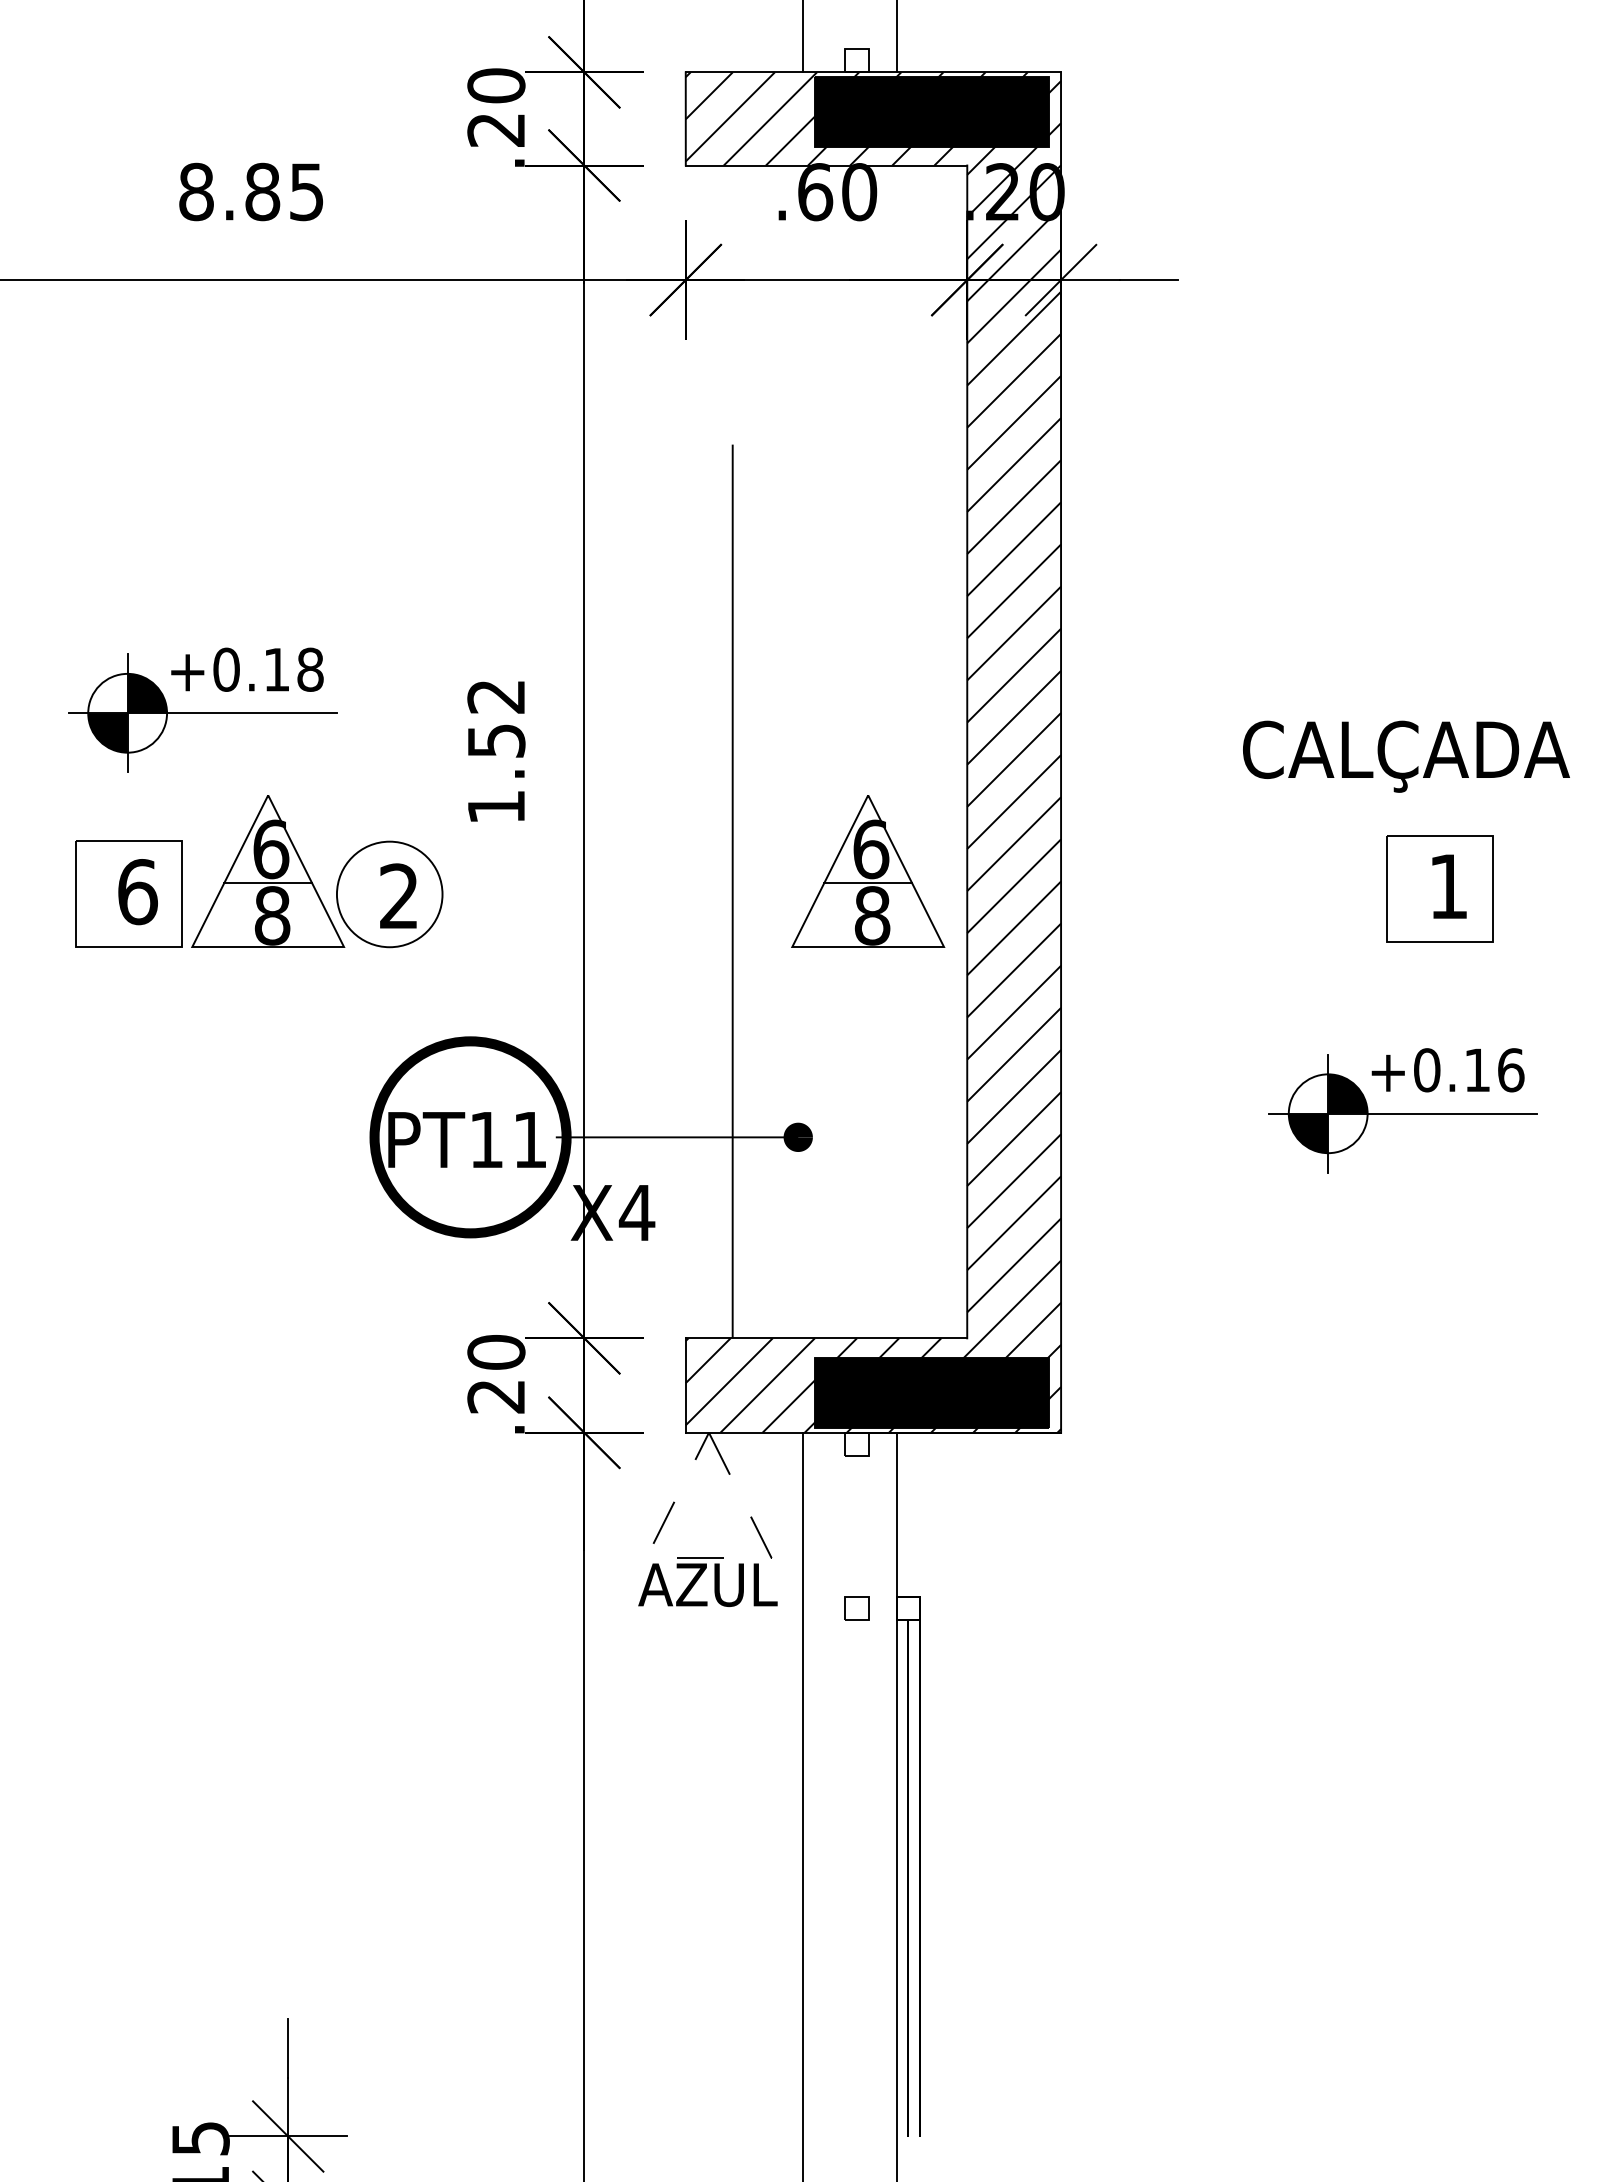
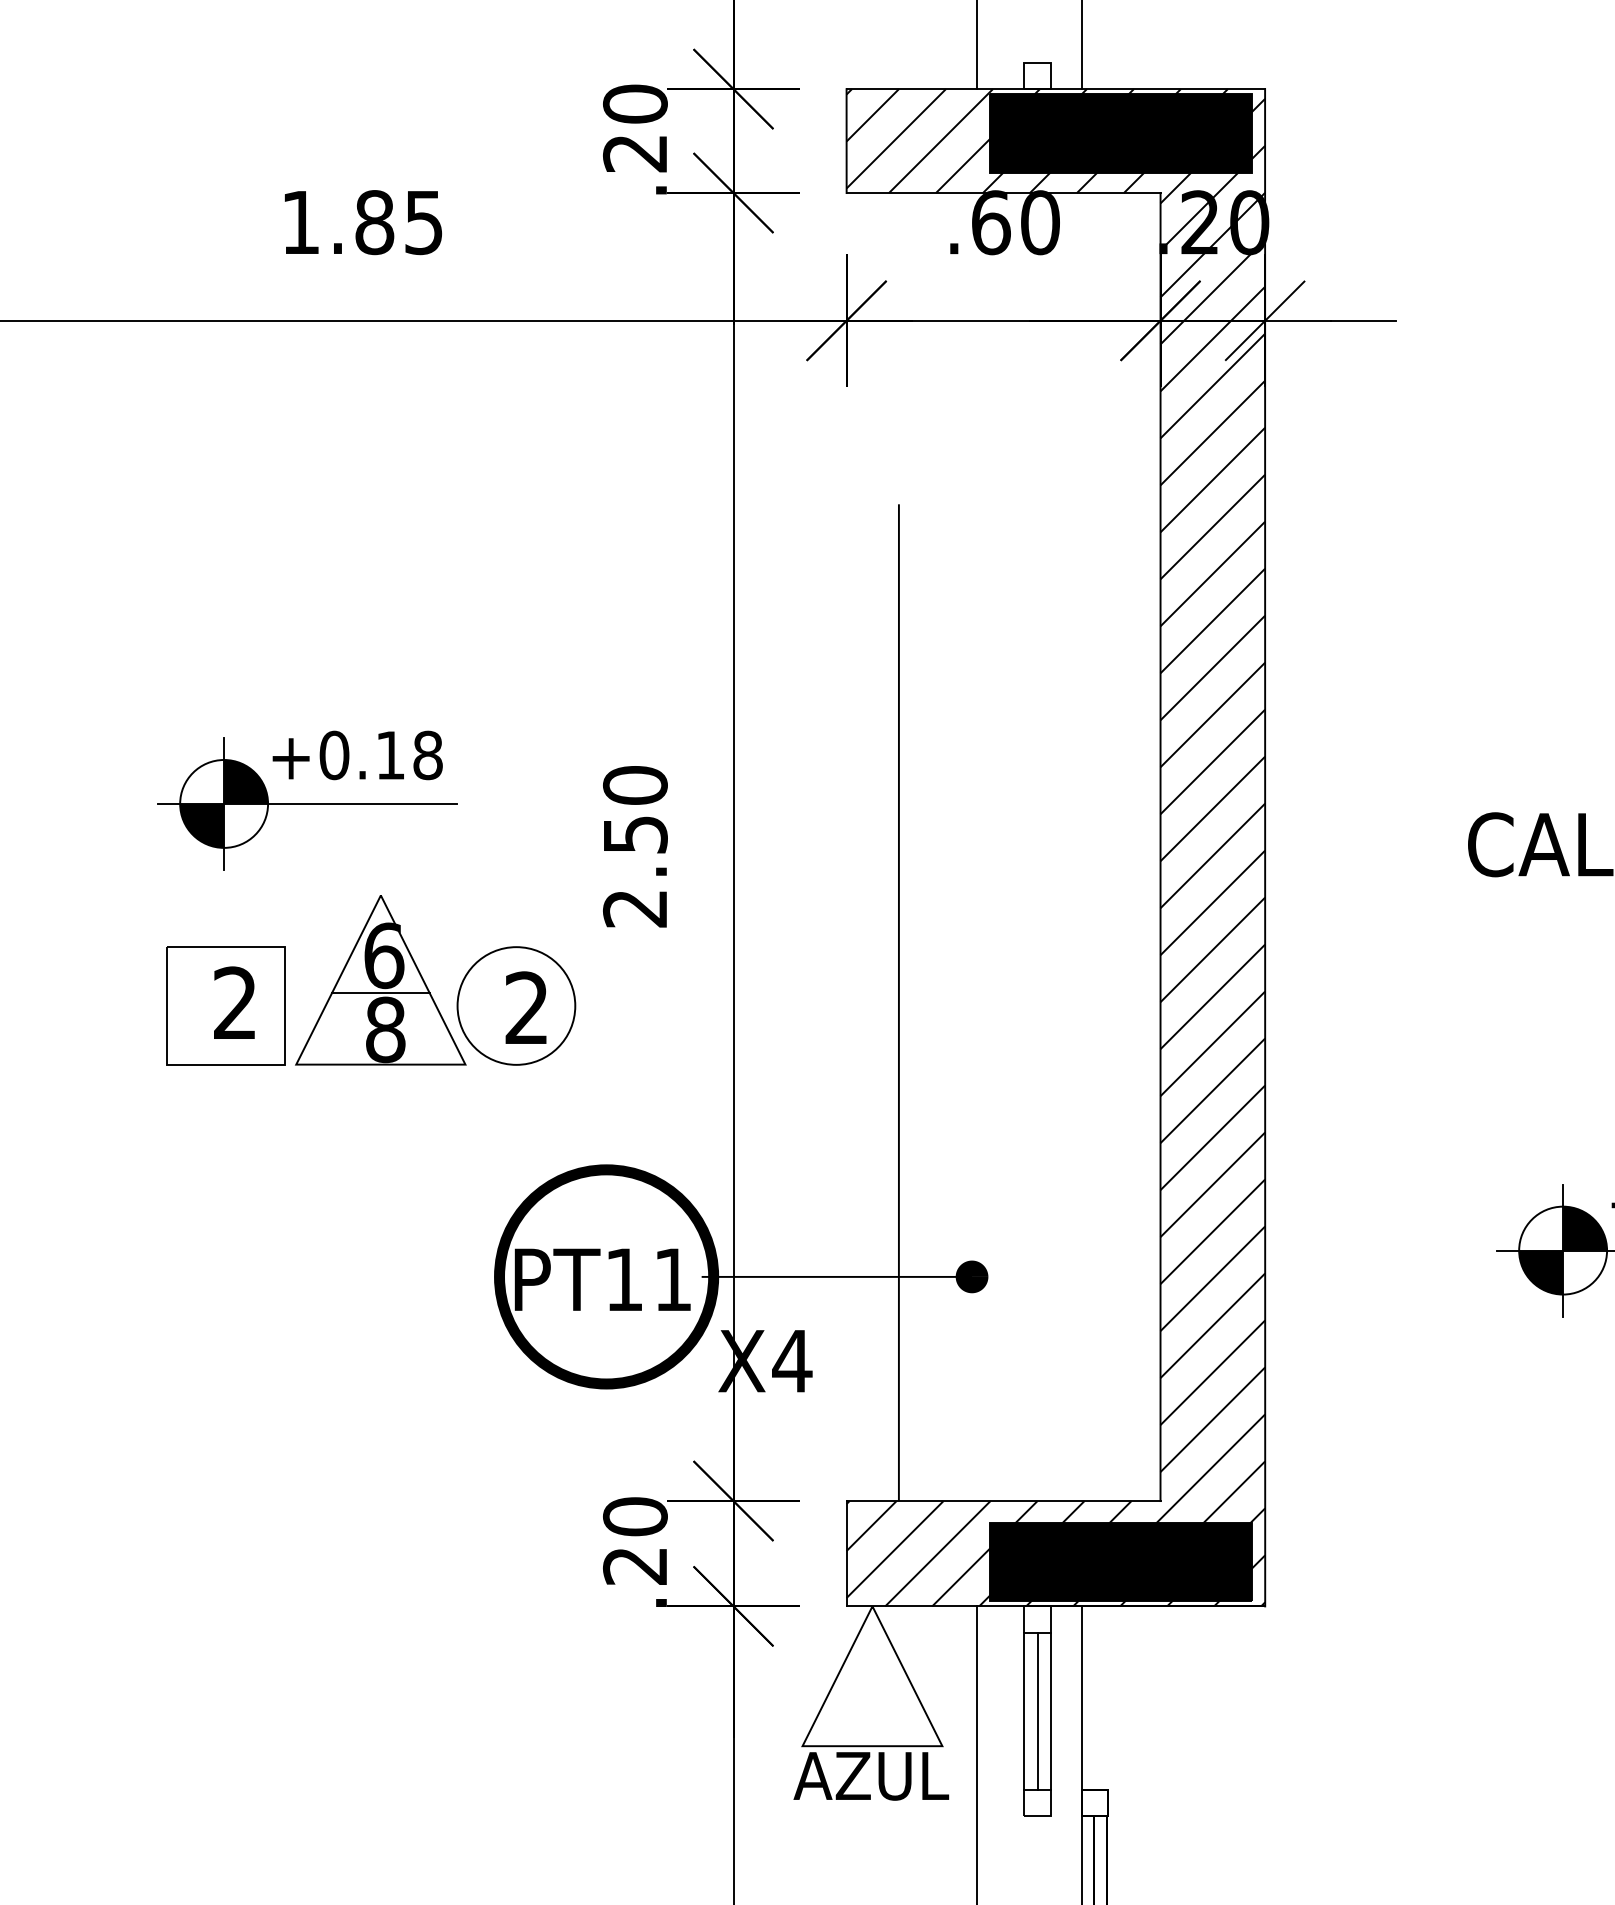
text: (196, 191) -> (300, 222), 8.85 -> 1.85
text: (496, 751) -> (635, 846), 1.52 -> 2.50
part: (868, 871) -> (1050, 980), removed
text: (137, 892) -> (235, 1003), 6 -> 2
line: (845, 1526) -> (1024, 1710), added
line: (856, 1526) -> (1037, 1710), added
line: (868, 1526) -> (1050, 1710), added
line: (708, 1558) -> (871, 1746), dashed -> solid

